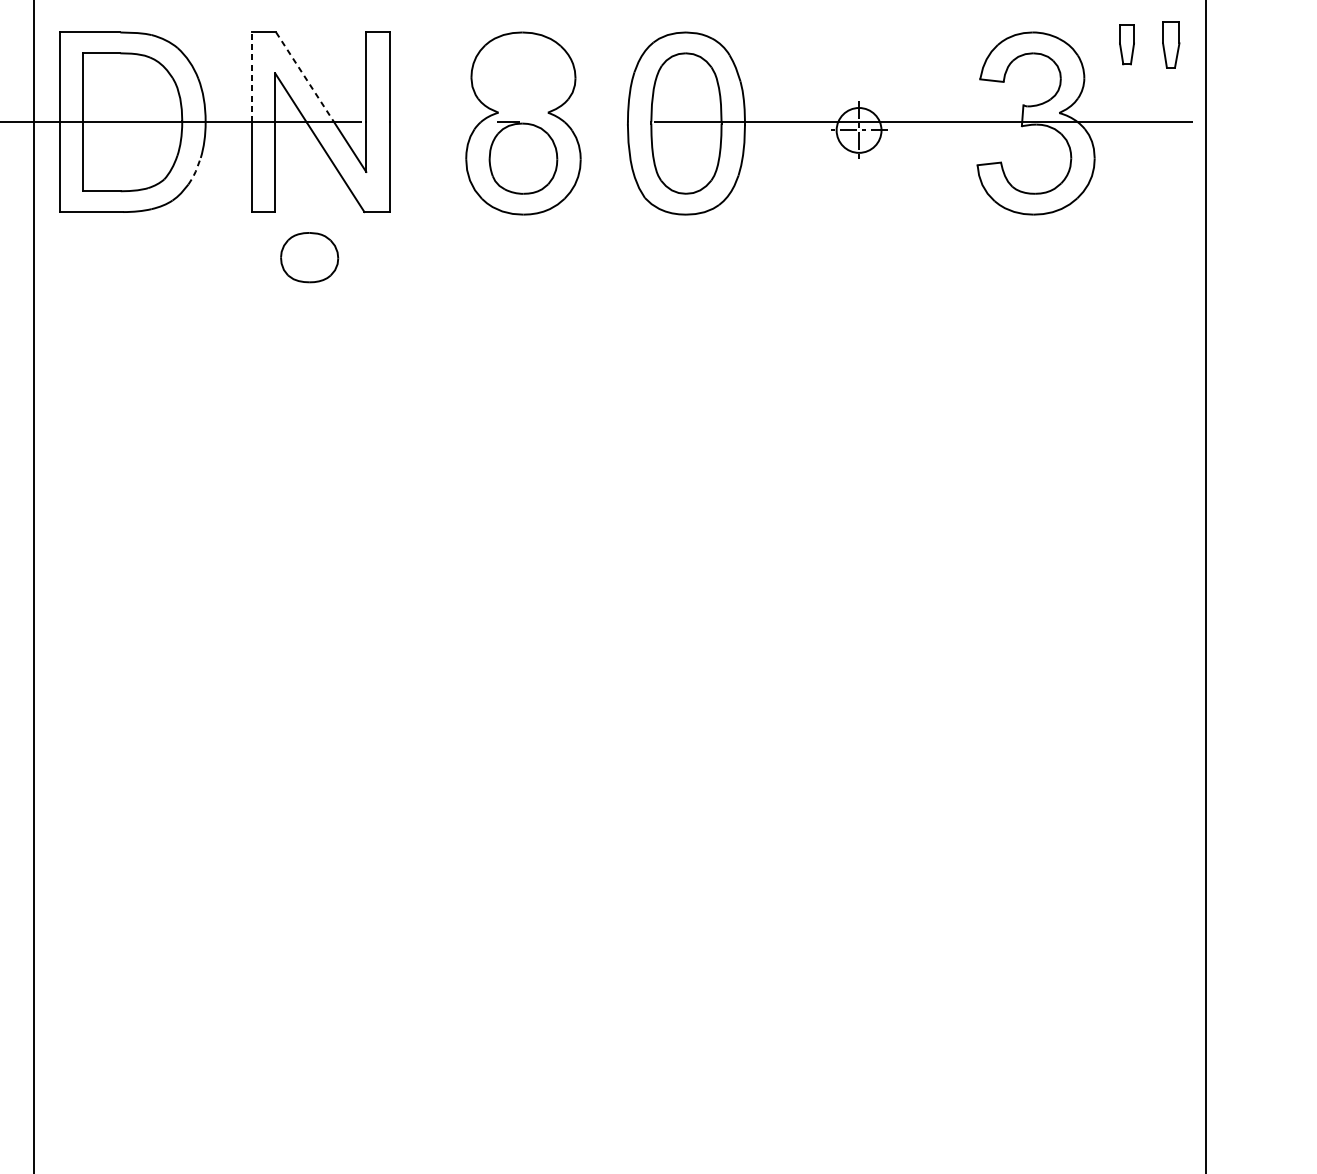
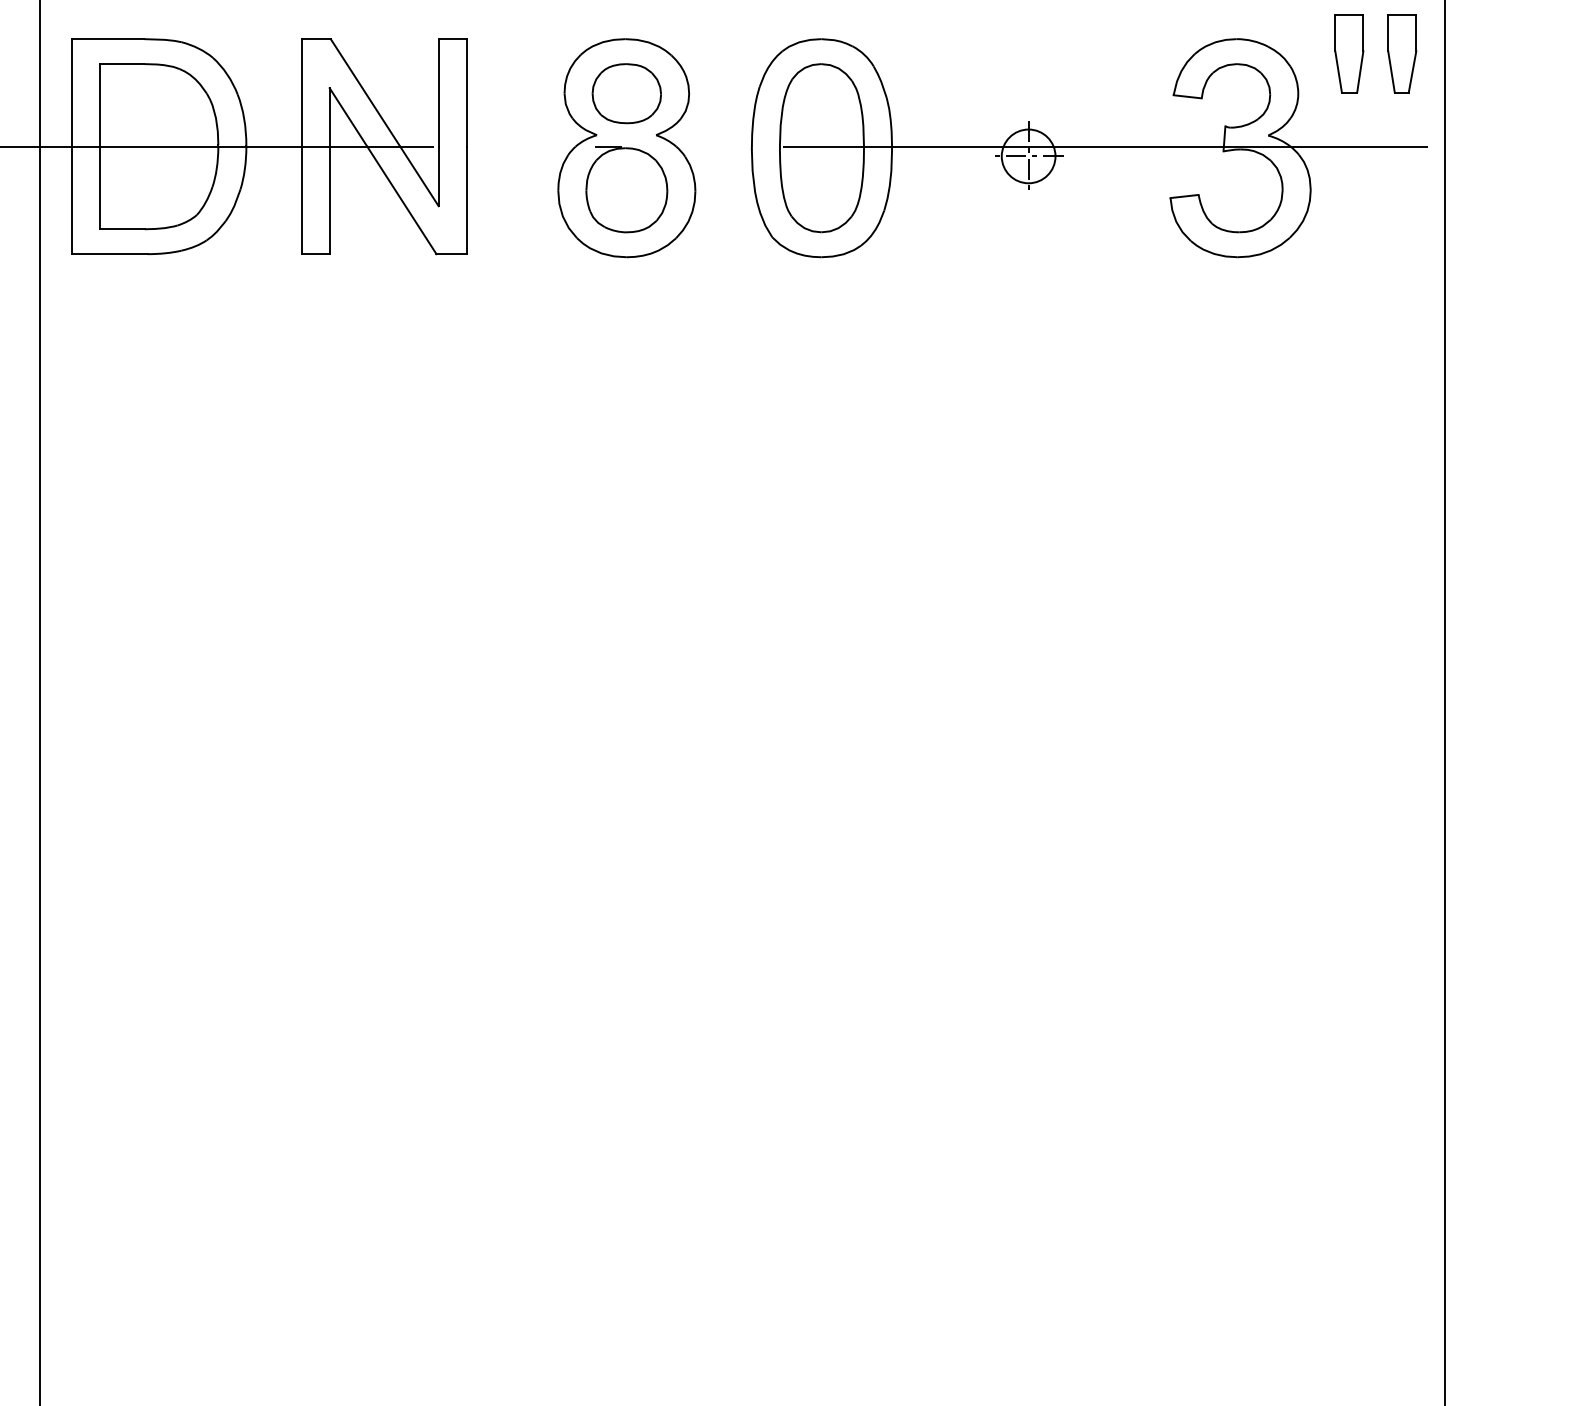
part: (1127, 44) -> (1349, 53), size x1.67
part: (1171, 44) -> (1402, 53), size x1.43
line: (251, 77) -> (301, 92), dashed -> solid
line: (305, 77) -> (365, 92), dashed -> solid
line: (195, 172) -> (234, 206), dashed -> solid
part: (309, 257) -> (626, 93), moved

